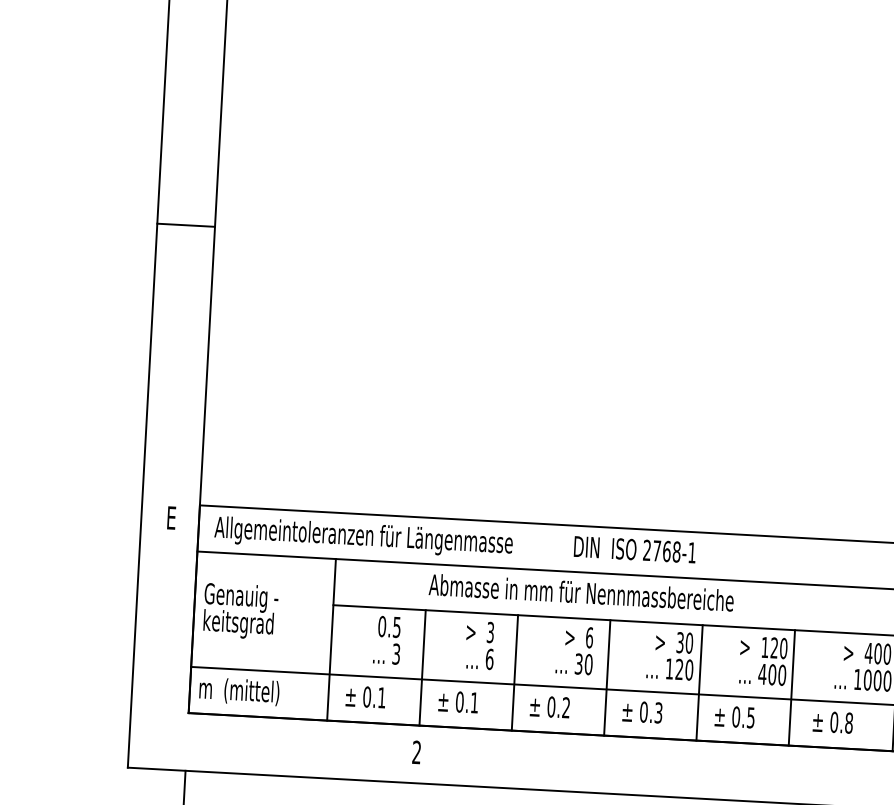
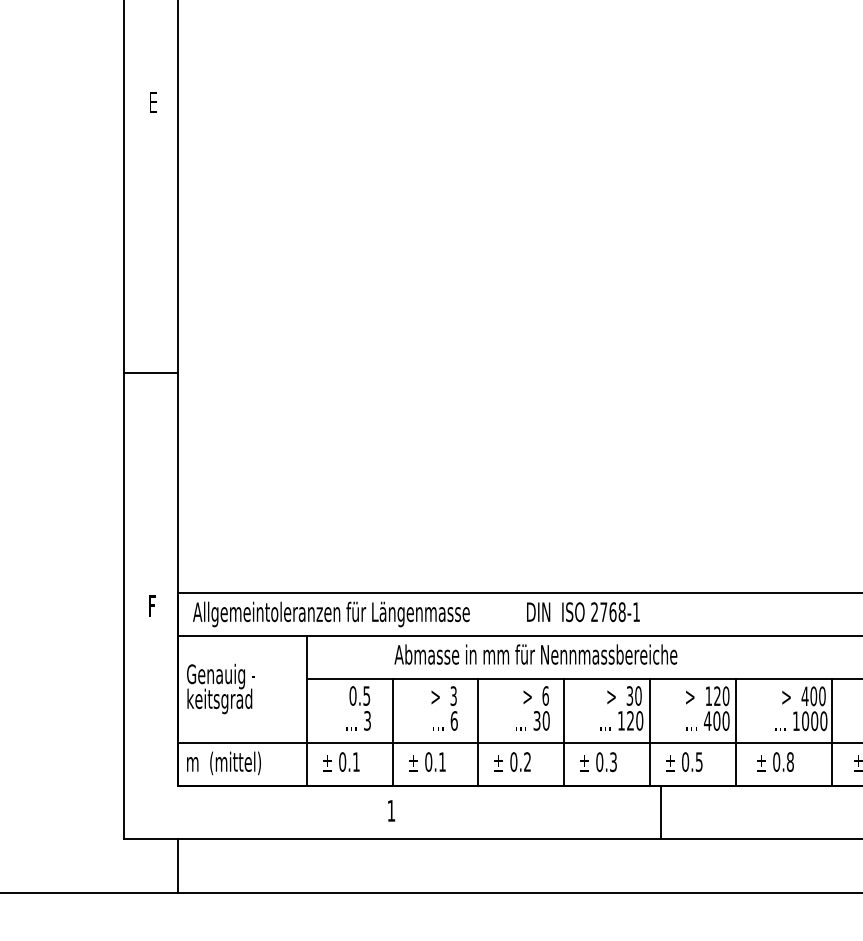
line: (186, 225) -> (151, 373), moved
text: (171, 519) -> (152, 607), E -> F
text: (415, 752) -> (390, 810), 2 -> 1
line: (706, 769) -> (660, 812), added

